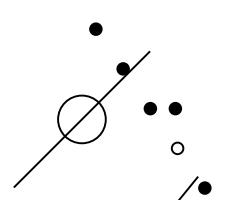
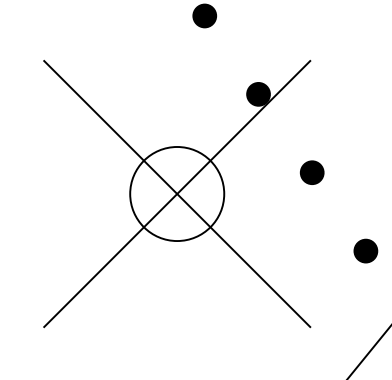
part: (174, 108) -> (359, 172), removed
line: (81, 119) -> (176, 194), added
fill: (177, 148) -> (365, 251), added

